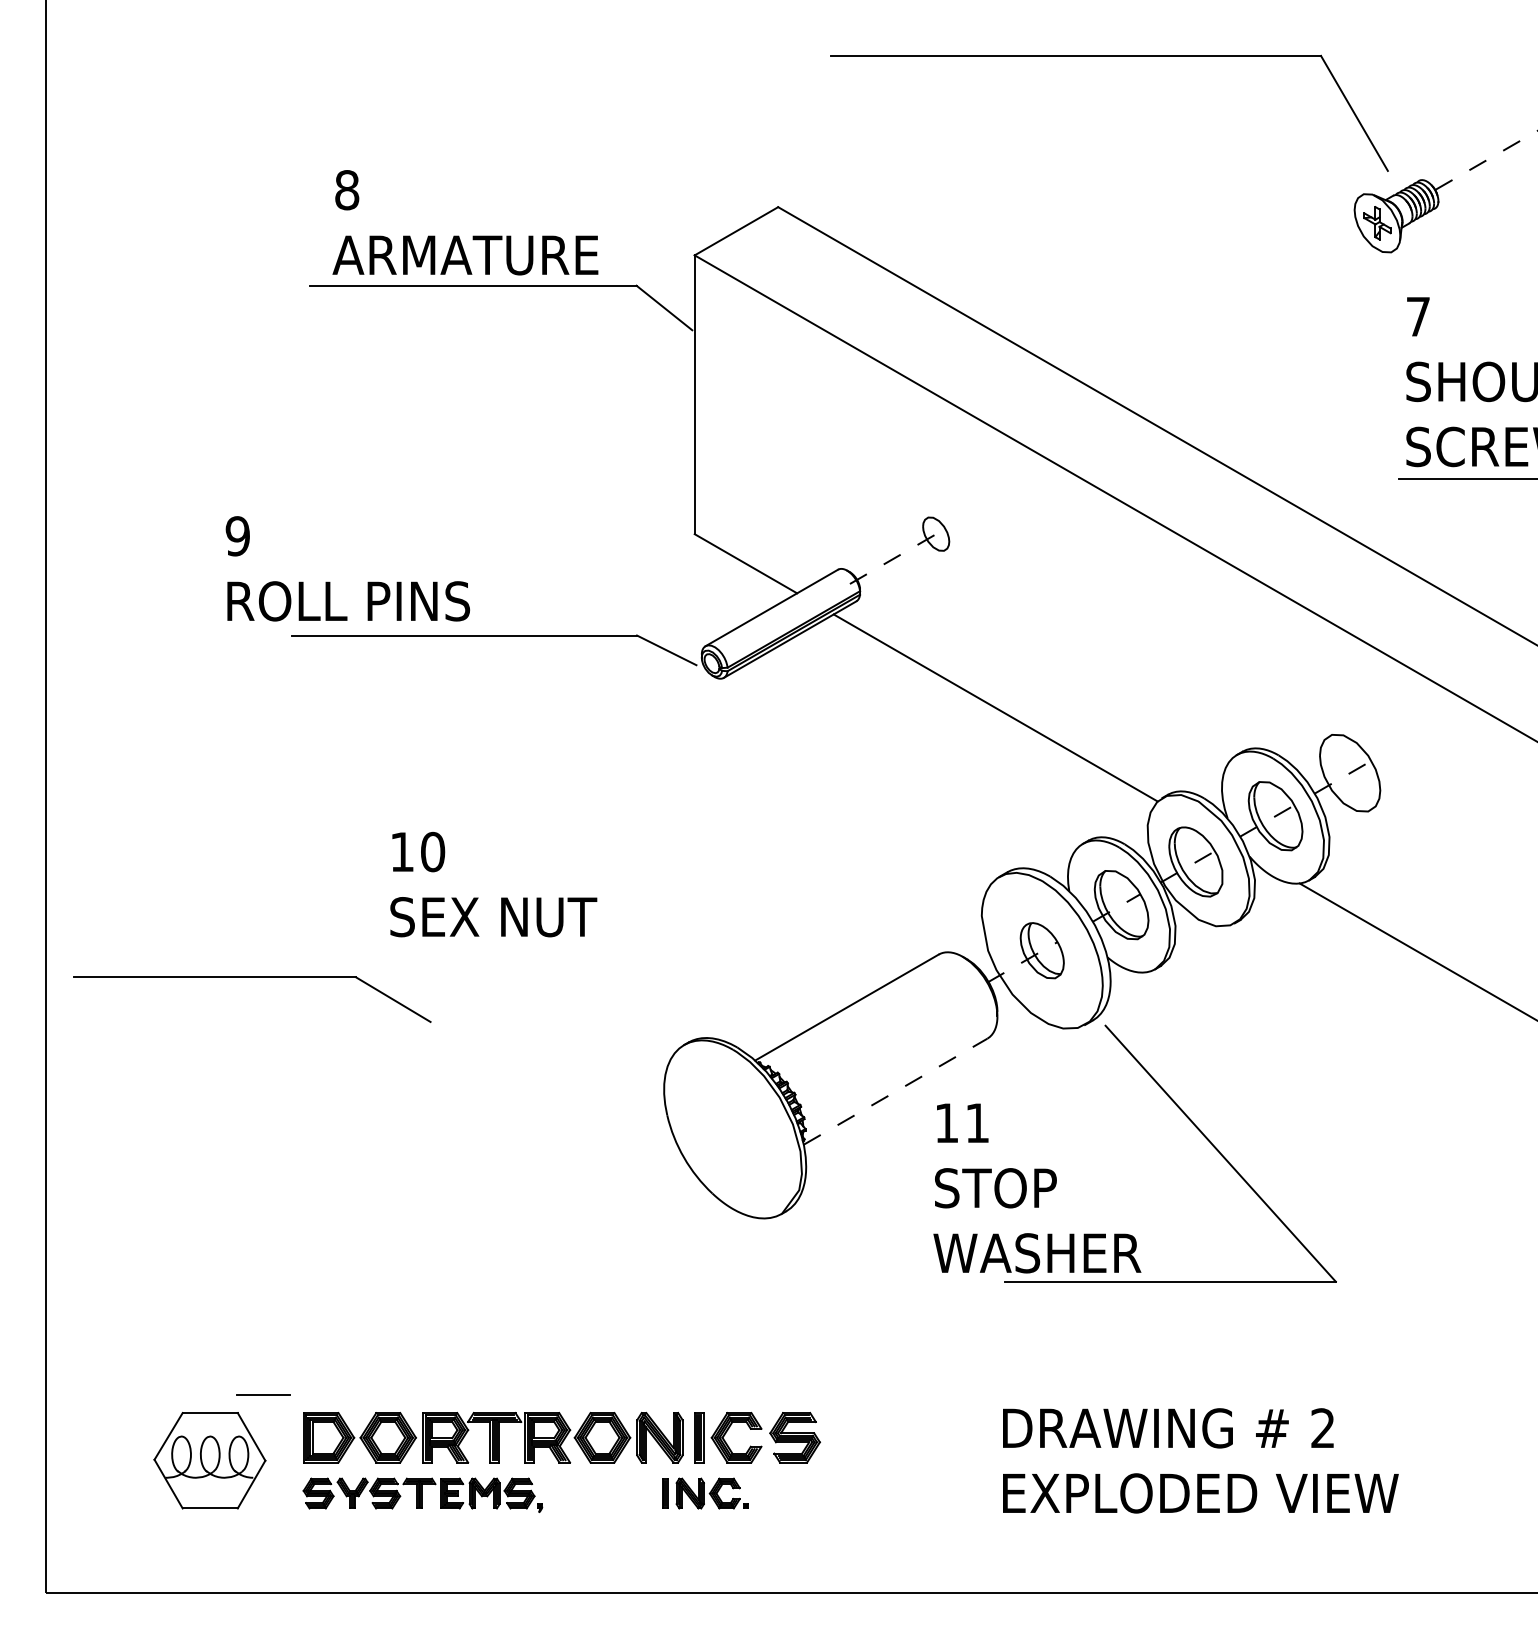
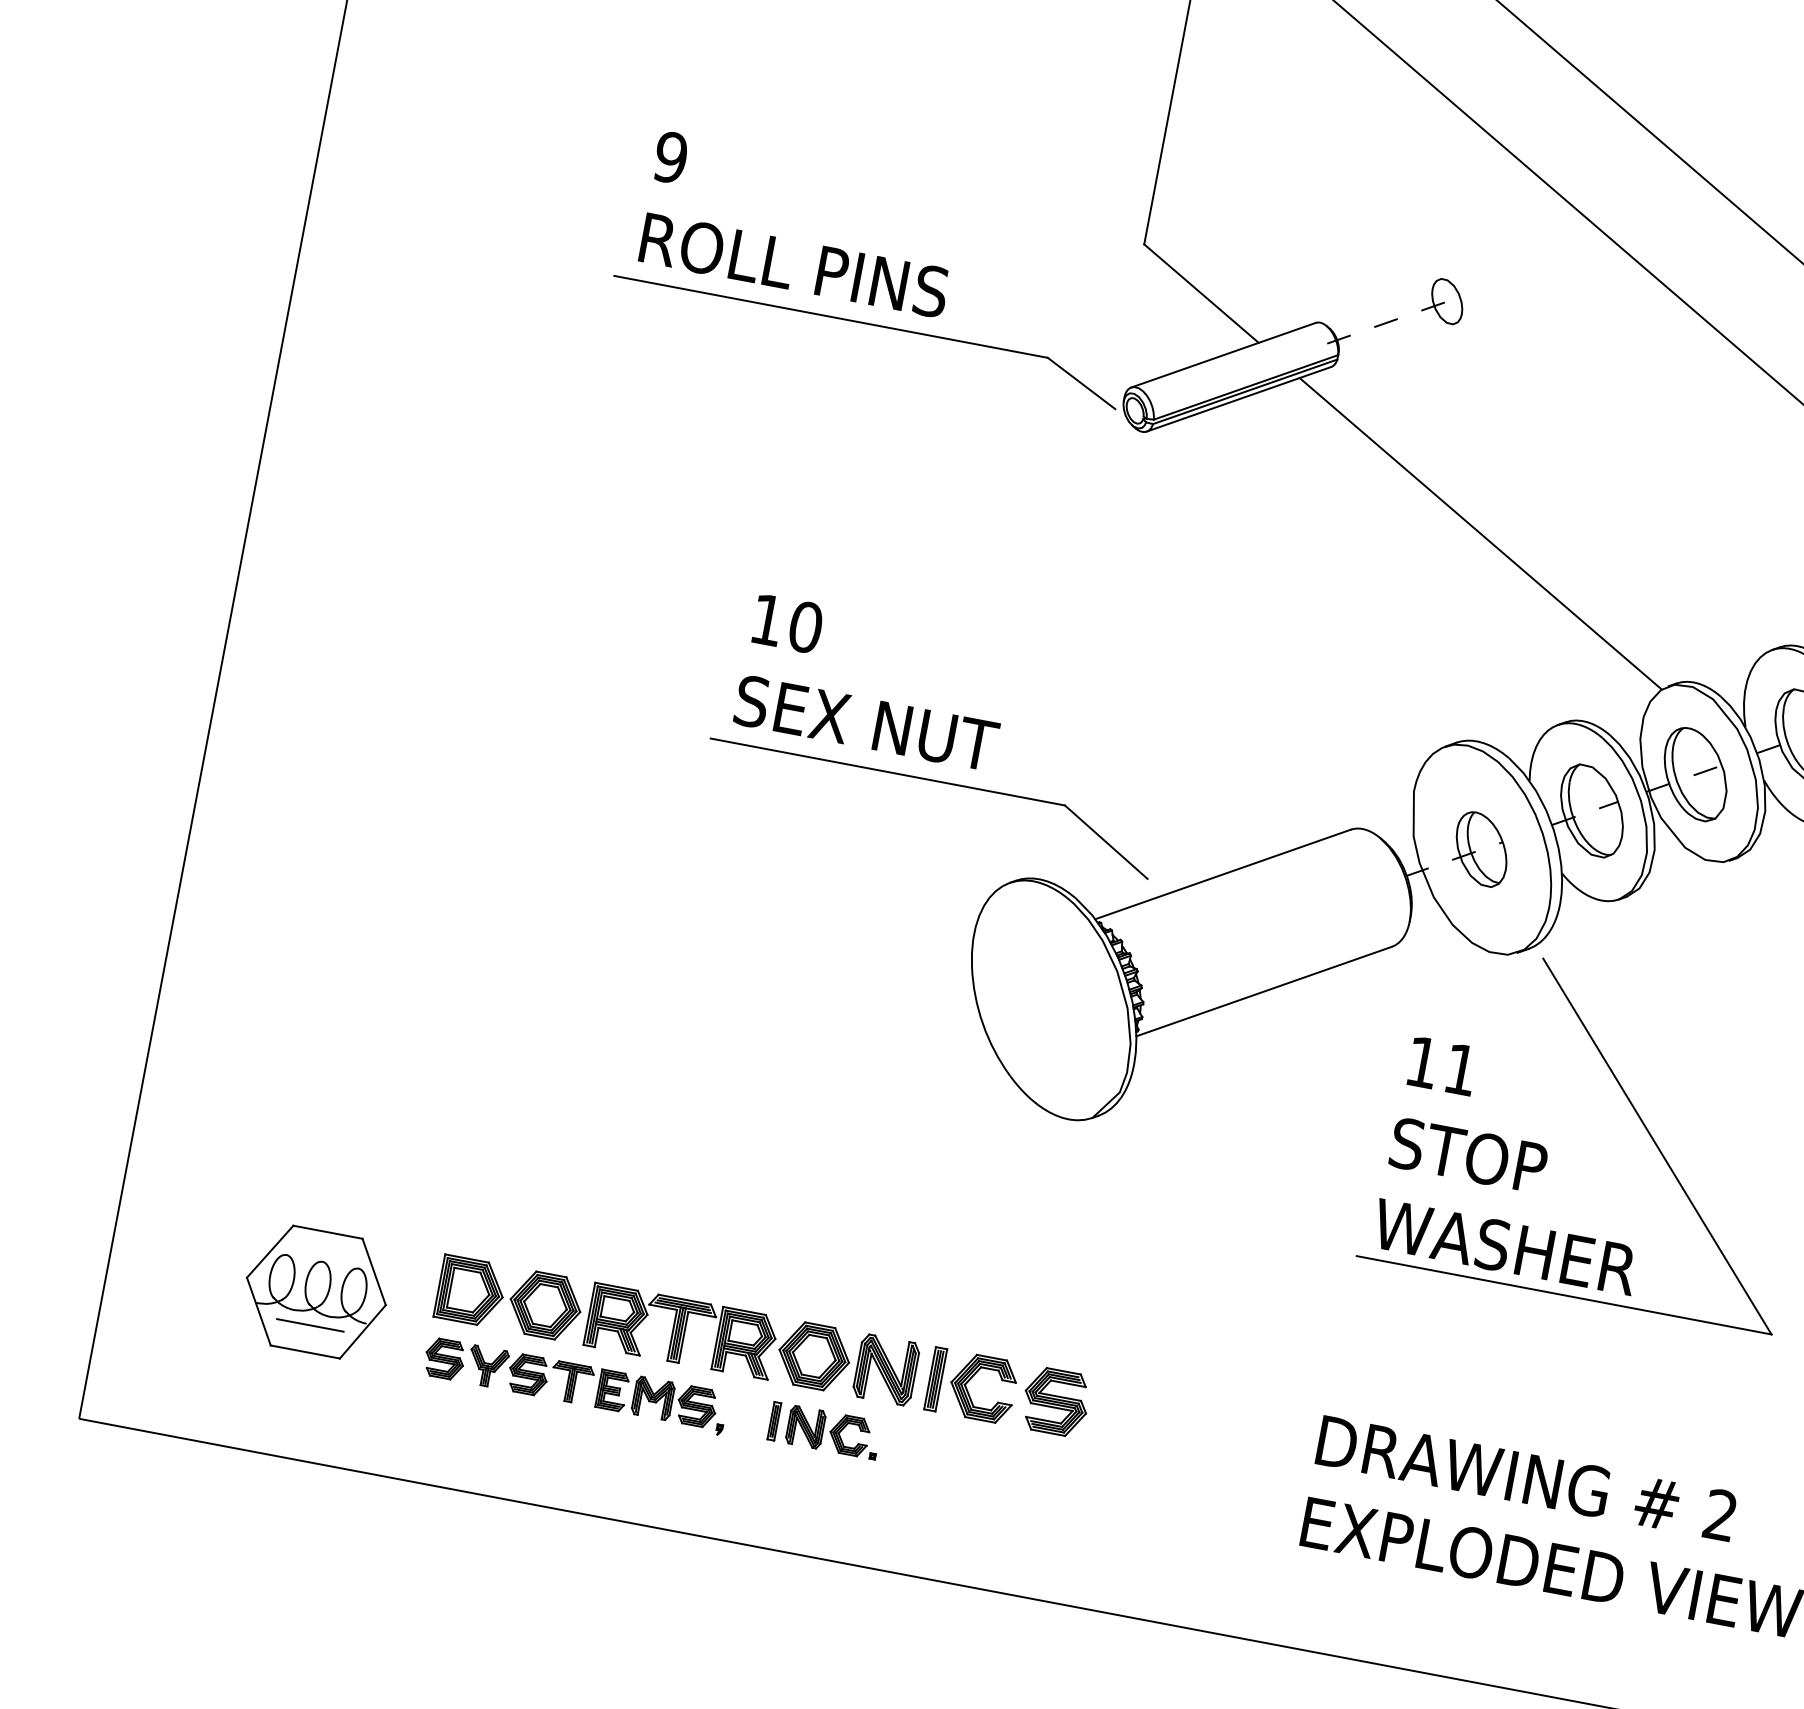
text: (347, 568) -> (800, 224), moved
text: (493, 884) -> (874, 682), moved
part: (252, 977) -> (934, 780), moved
line: (895, 1091) -> (1264, 991), dashed -> solid
text: (1037, 1188) -> (1520, 1165), moved
line: (263, 1394) -> (310, 1324), moved
part: (705, 1493) -> (824, 1430), moved

